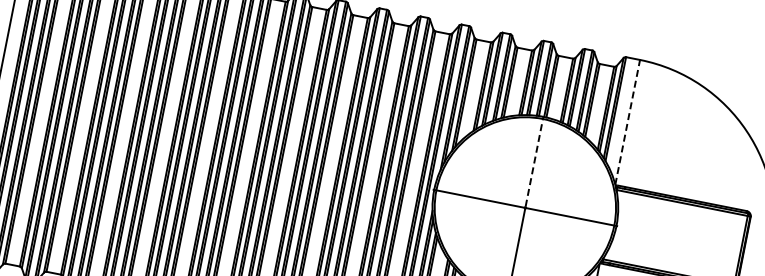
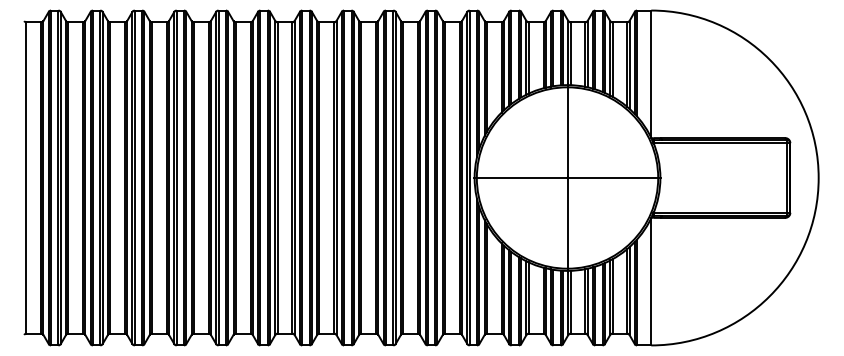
line: (627, 122) -> (651, 74), dashed -> solid
line: (534, 161) -> (567, 130), dashed -> solid

